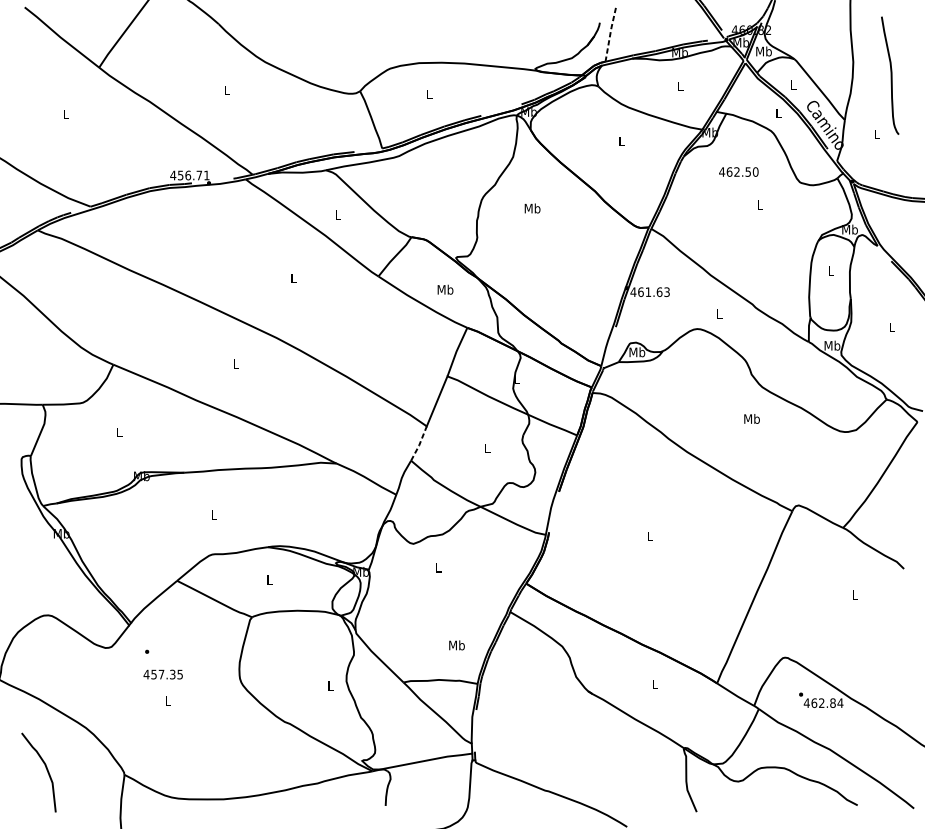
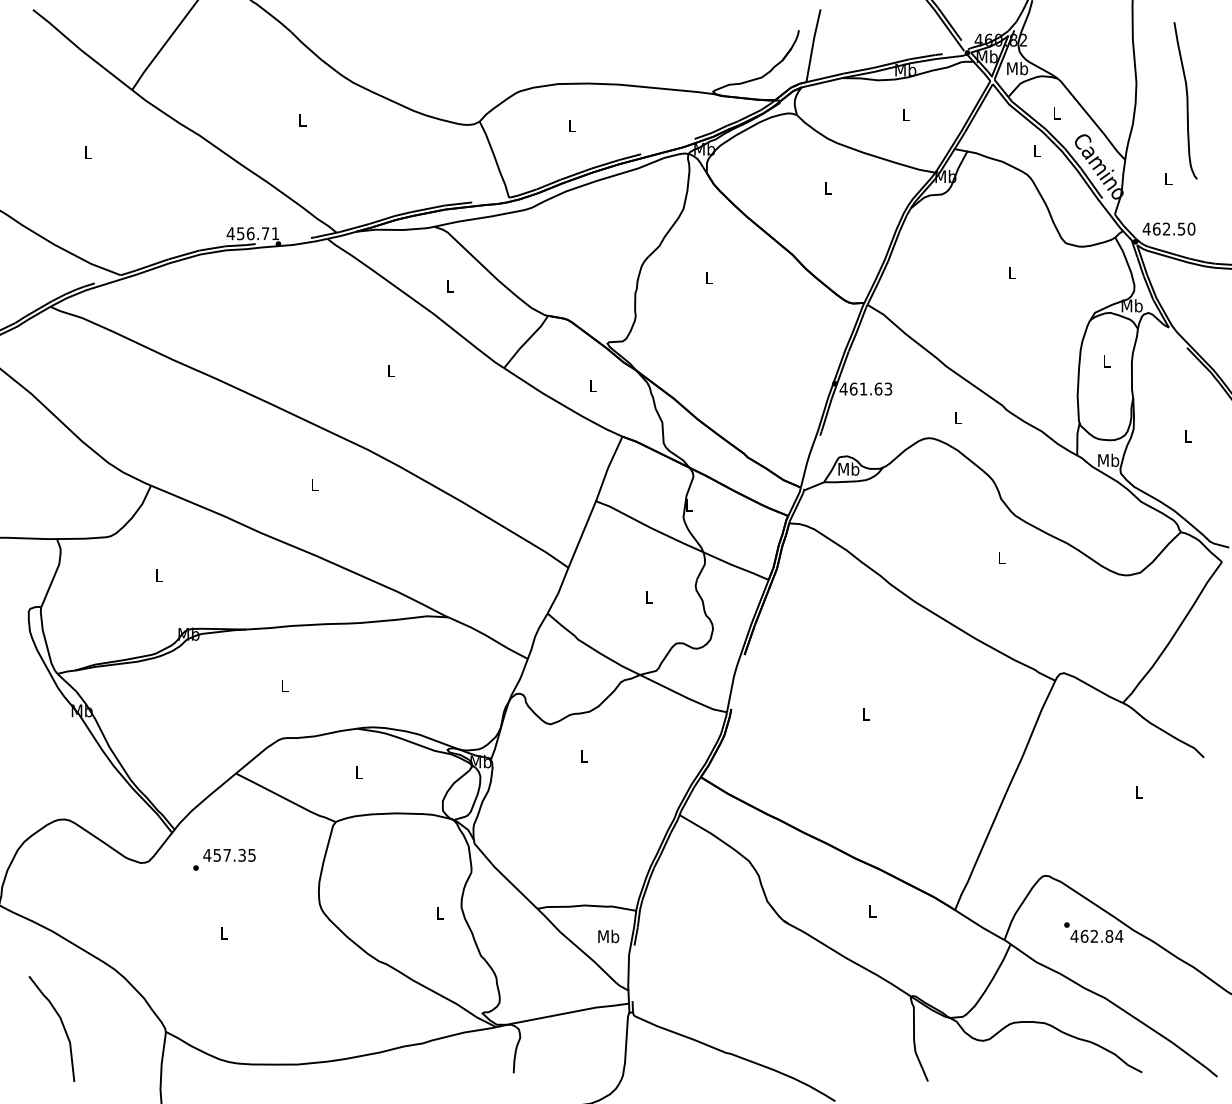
line: (610, 34) -> (812, 45), dashed -> solid
text: (738, 171) -> (1168, 228), moved
text: (532, 208) -> (709, 277), Mb -> L
text: (445, 289) -> (593, 385), Mb -> L
text: (751, 418) -> (1001, 557), Mb -> L
line: (419, 444) -> (558, 591), dashed -> solid
text: (456, 645) -> (608, 936), moved
text: (163, 673) -> (229, 854), moved

